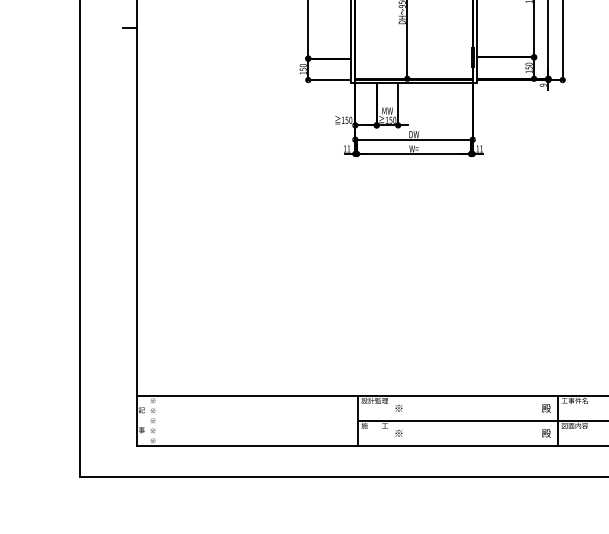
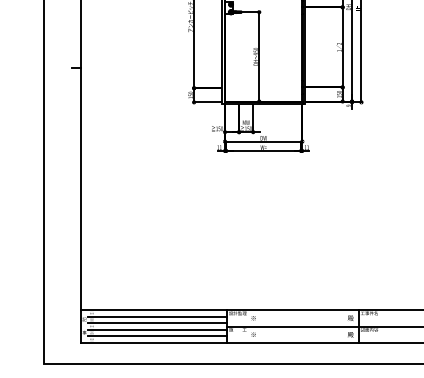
line: (252, 405) -> (157, 316), added
line: (252, 416) -> (157, 323), added
line: (252, 425) -> (157, 329), added
line: (252, 435) -> (157, 336), added

